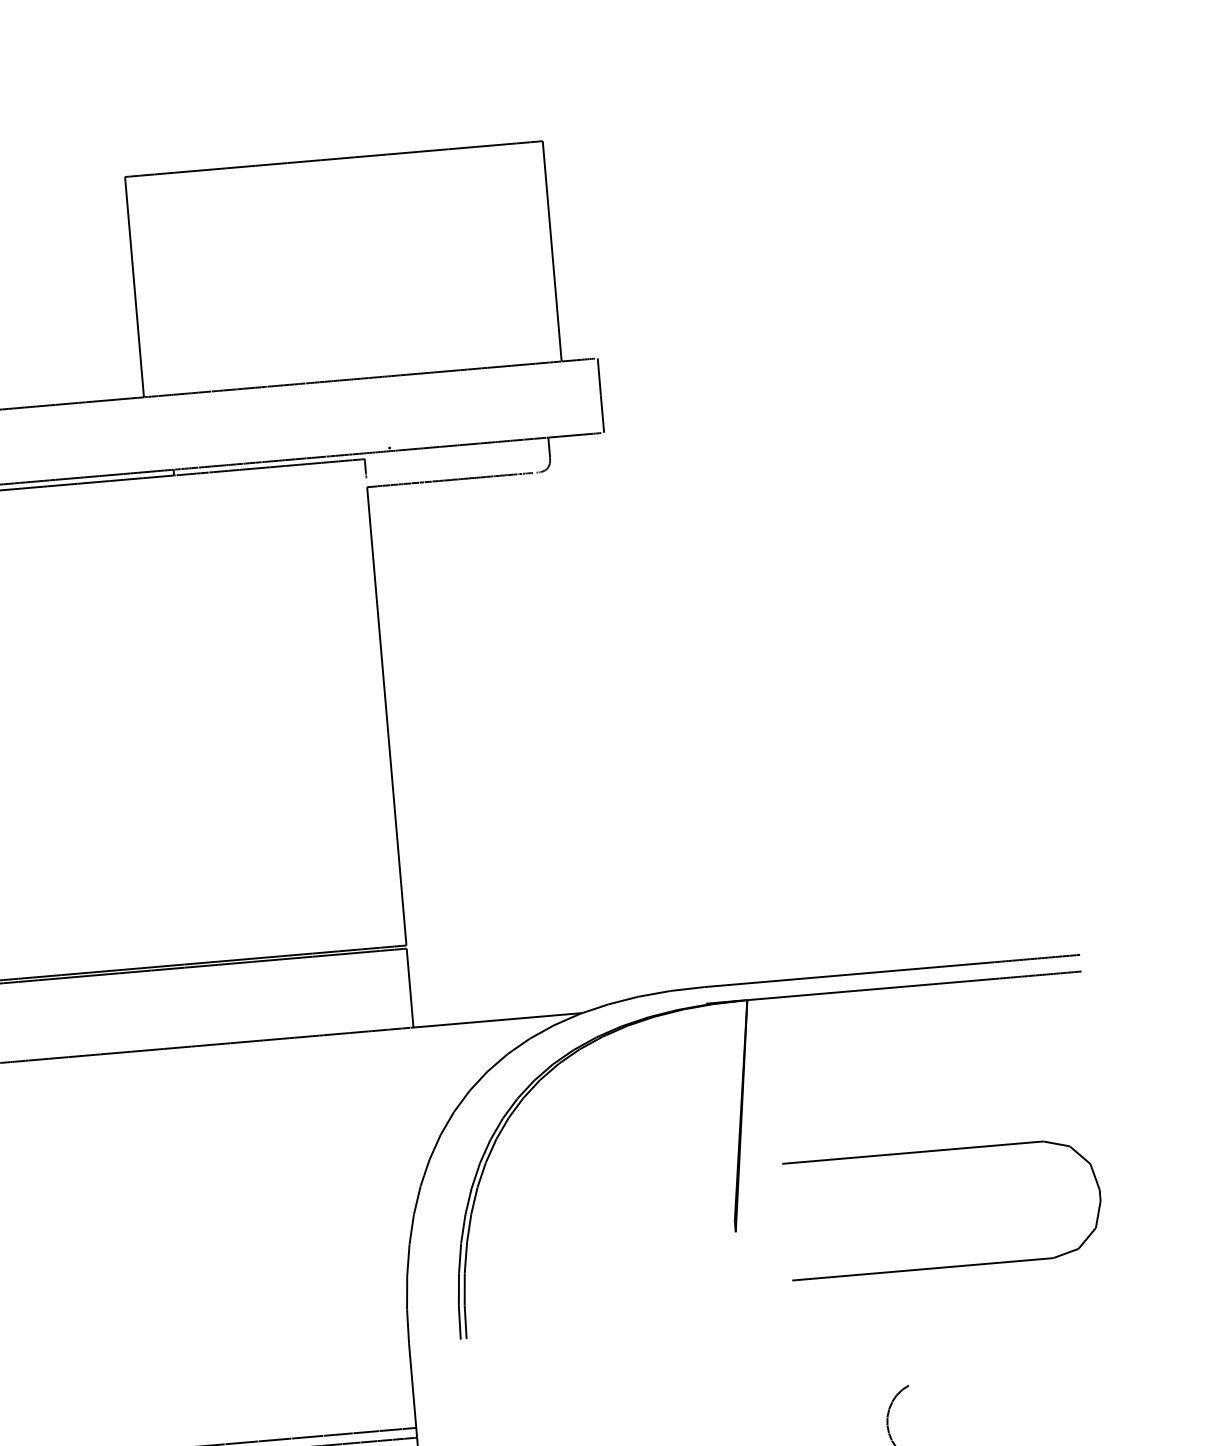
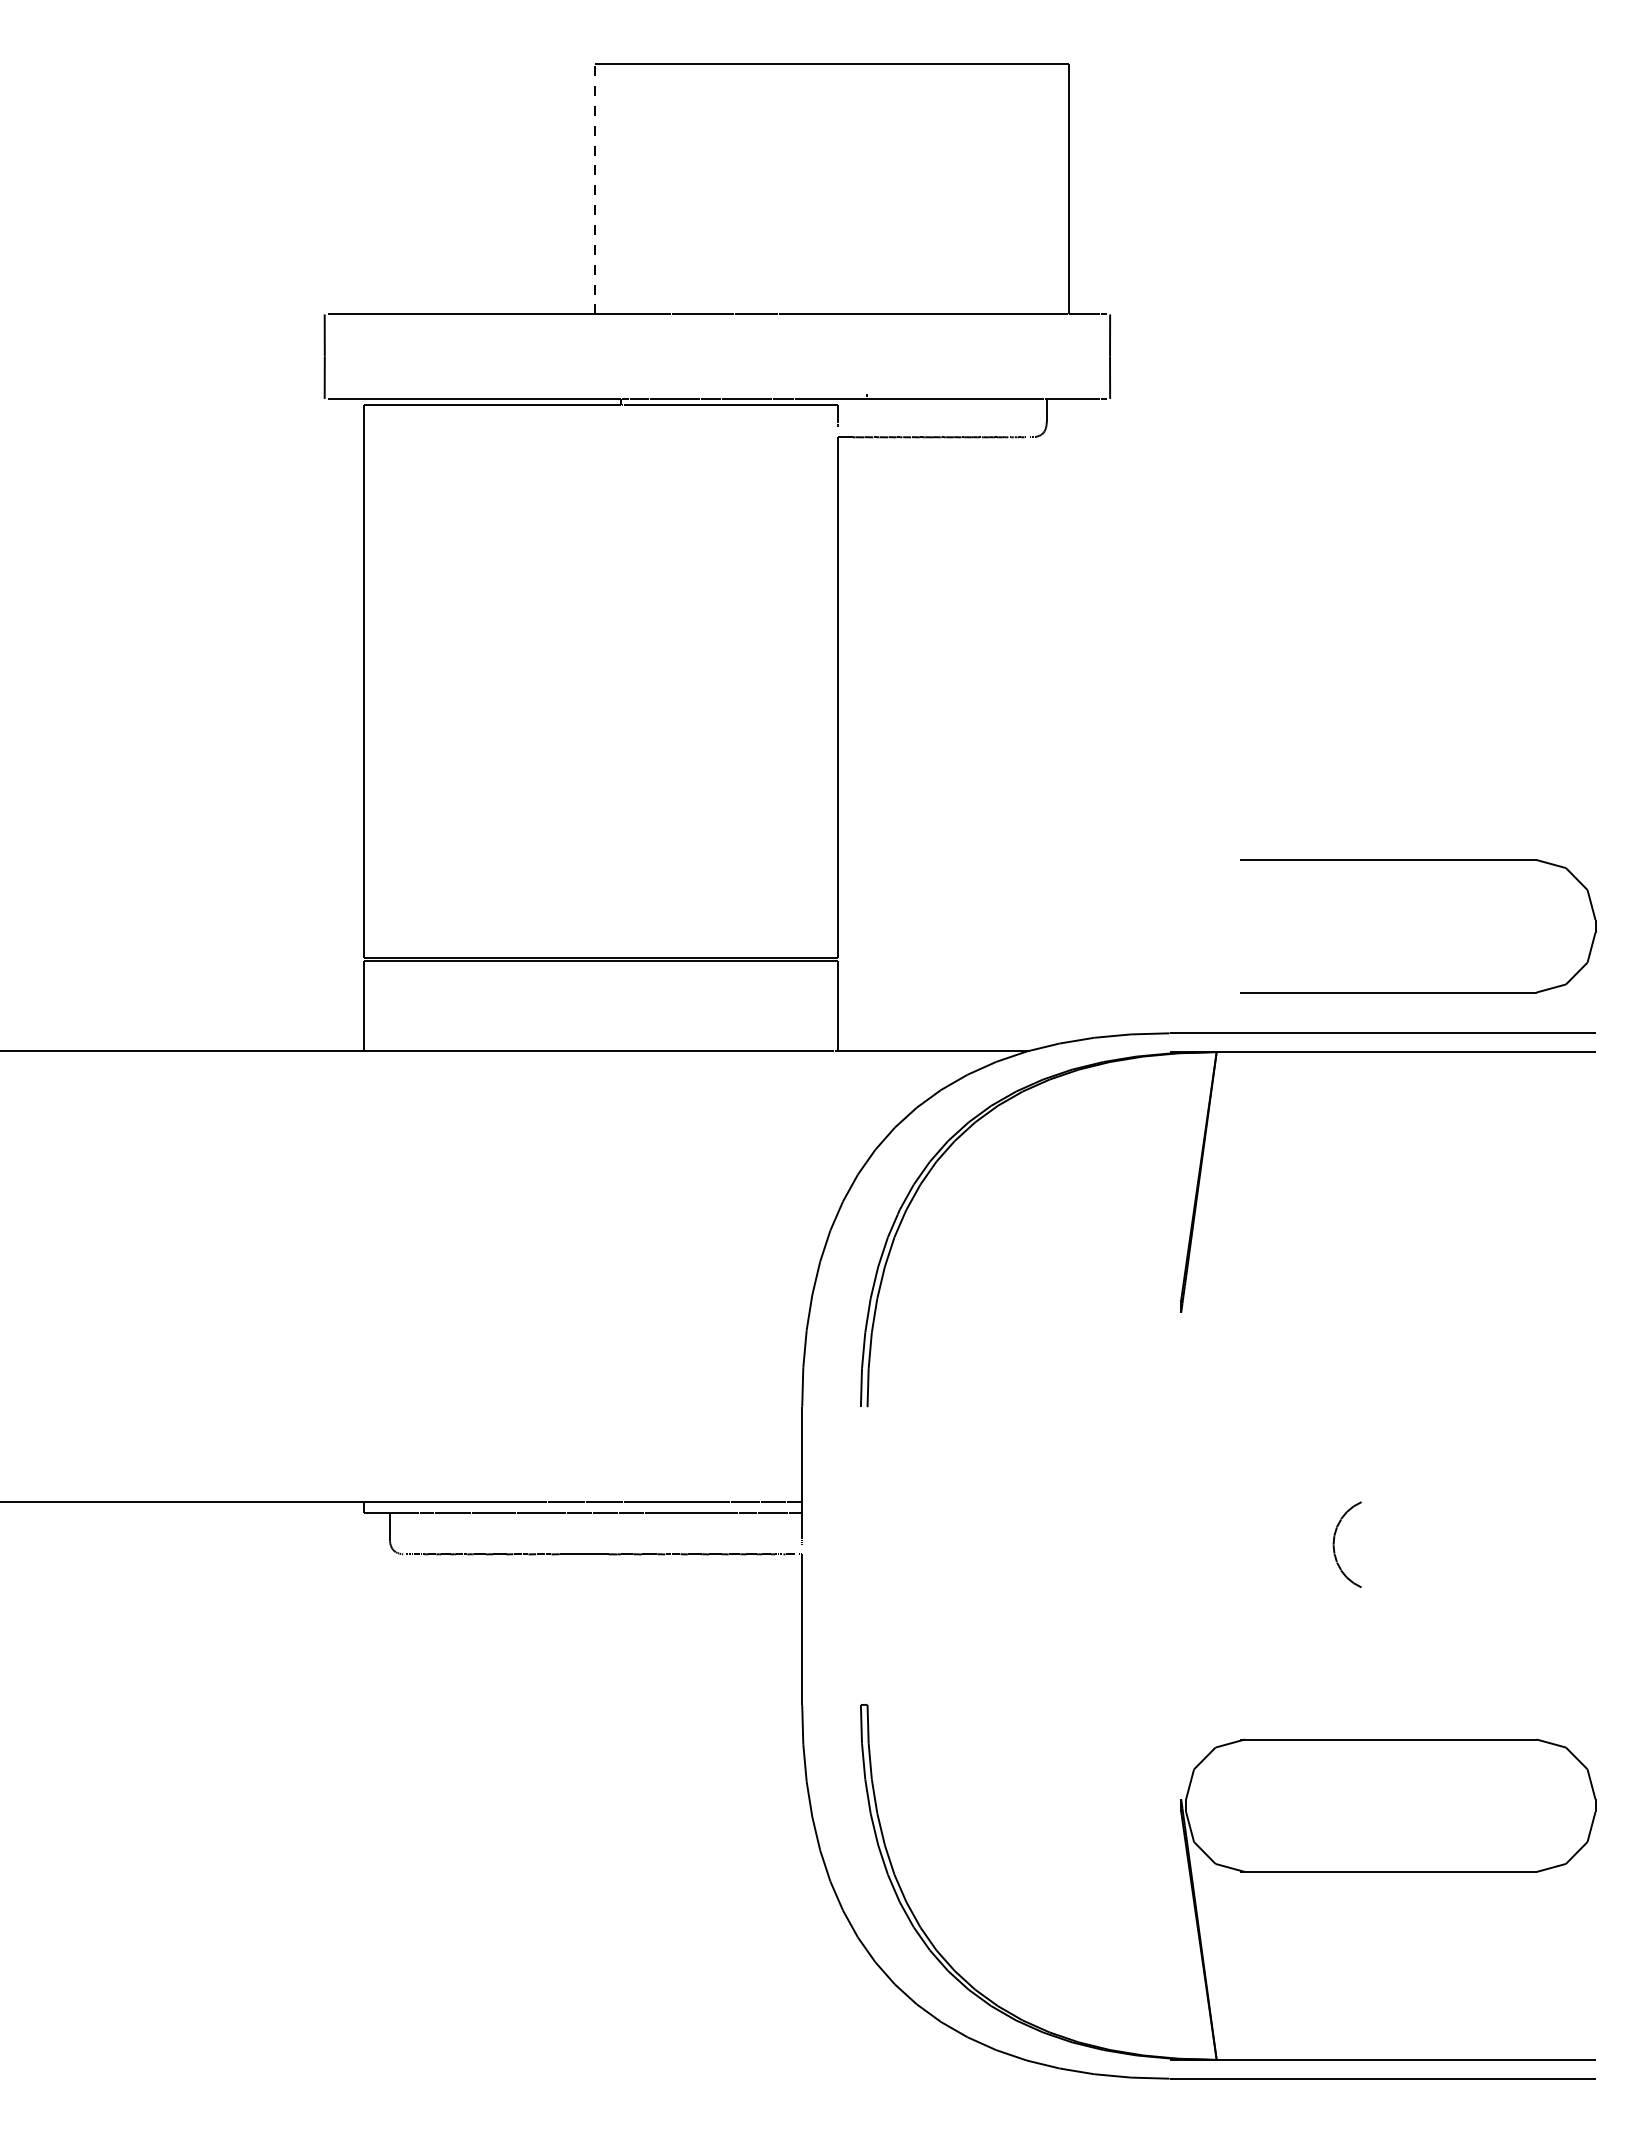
line: (134, 286) -> (594, 188), solid -> dashed
part: (939, 1150) -> (1418, 860), moved

